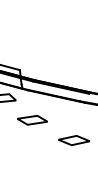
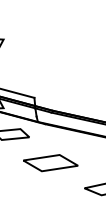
part: (32, 119) -> (50, 161), size x1.4

